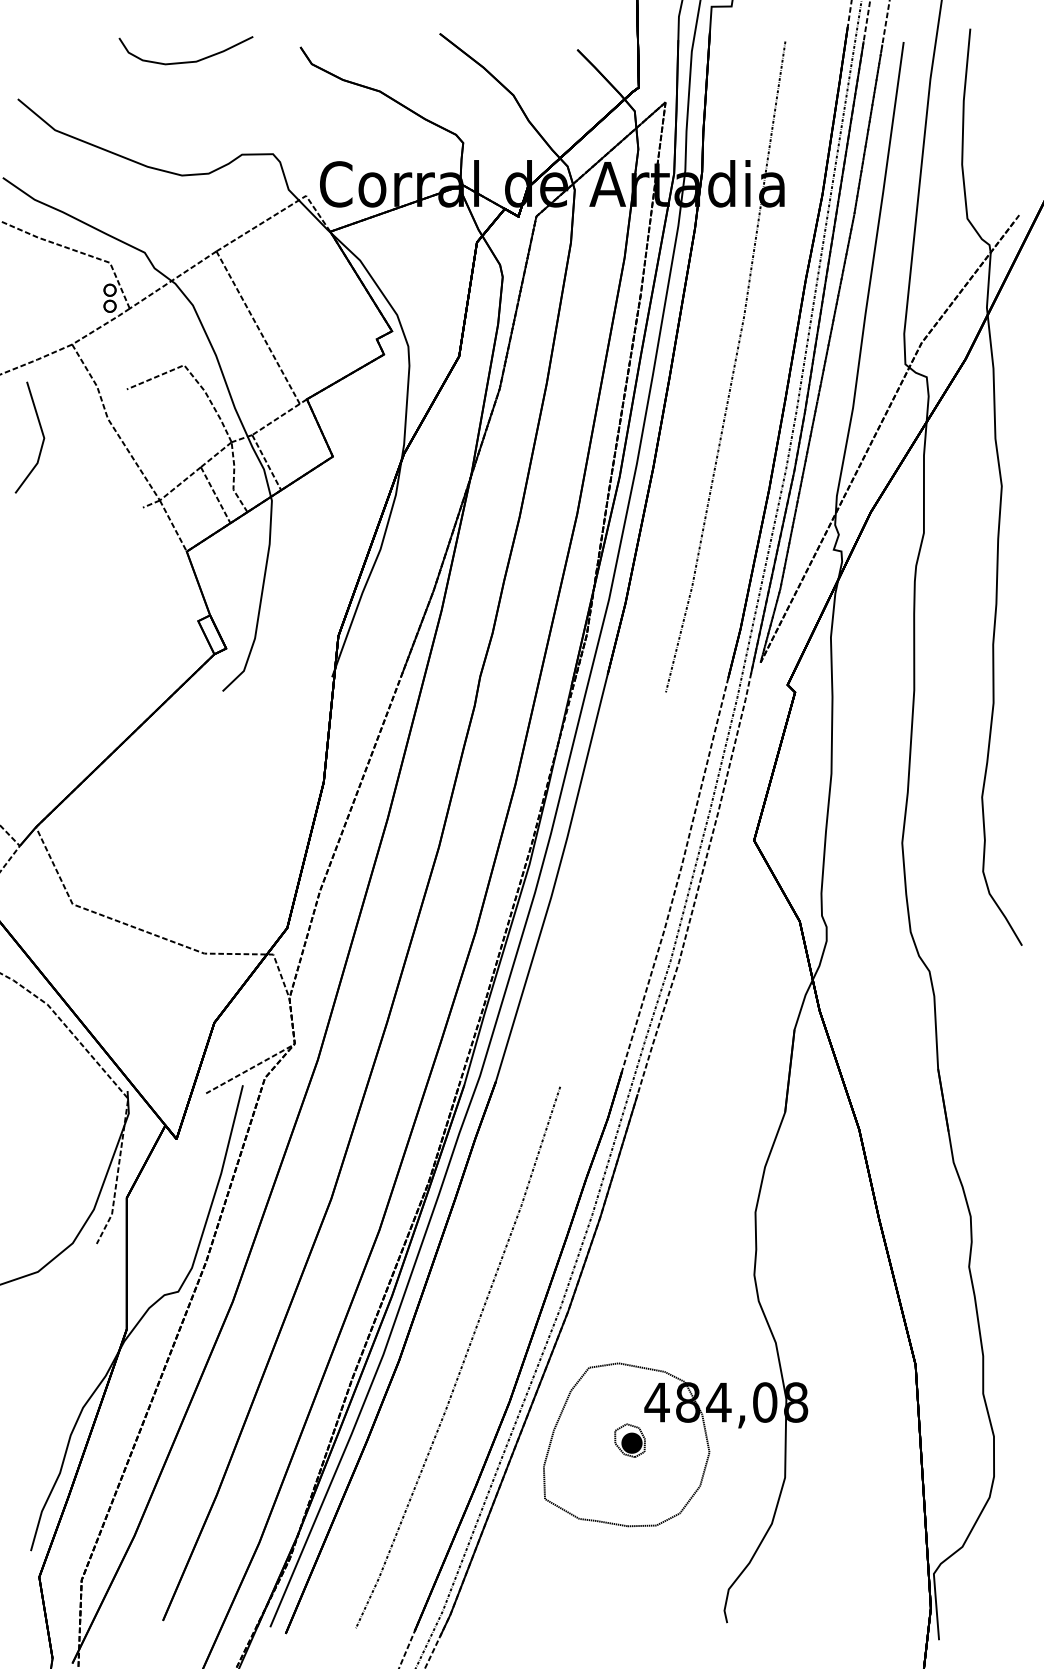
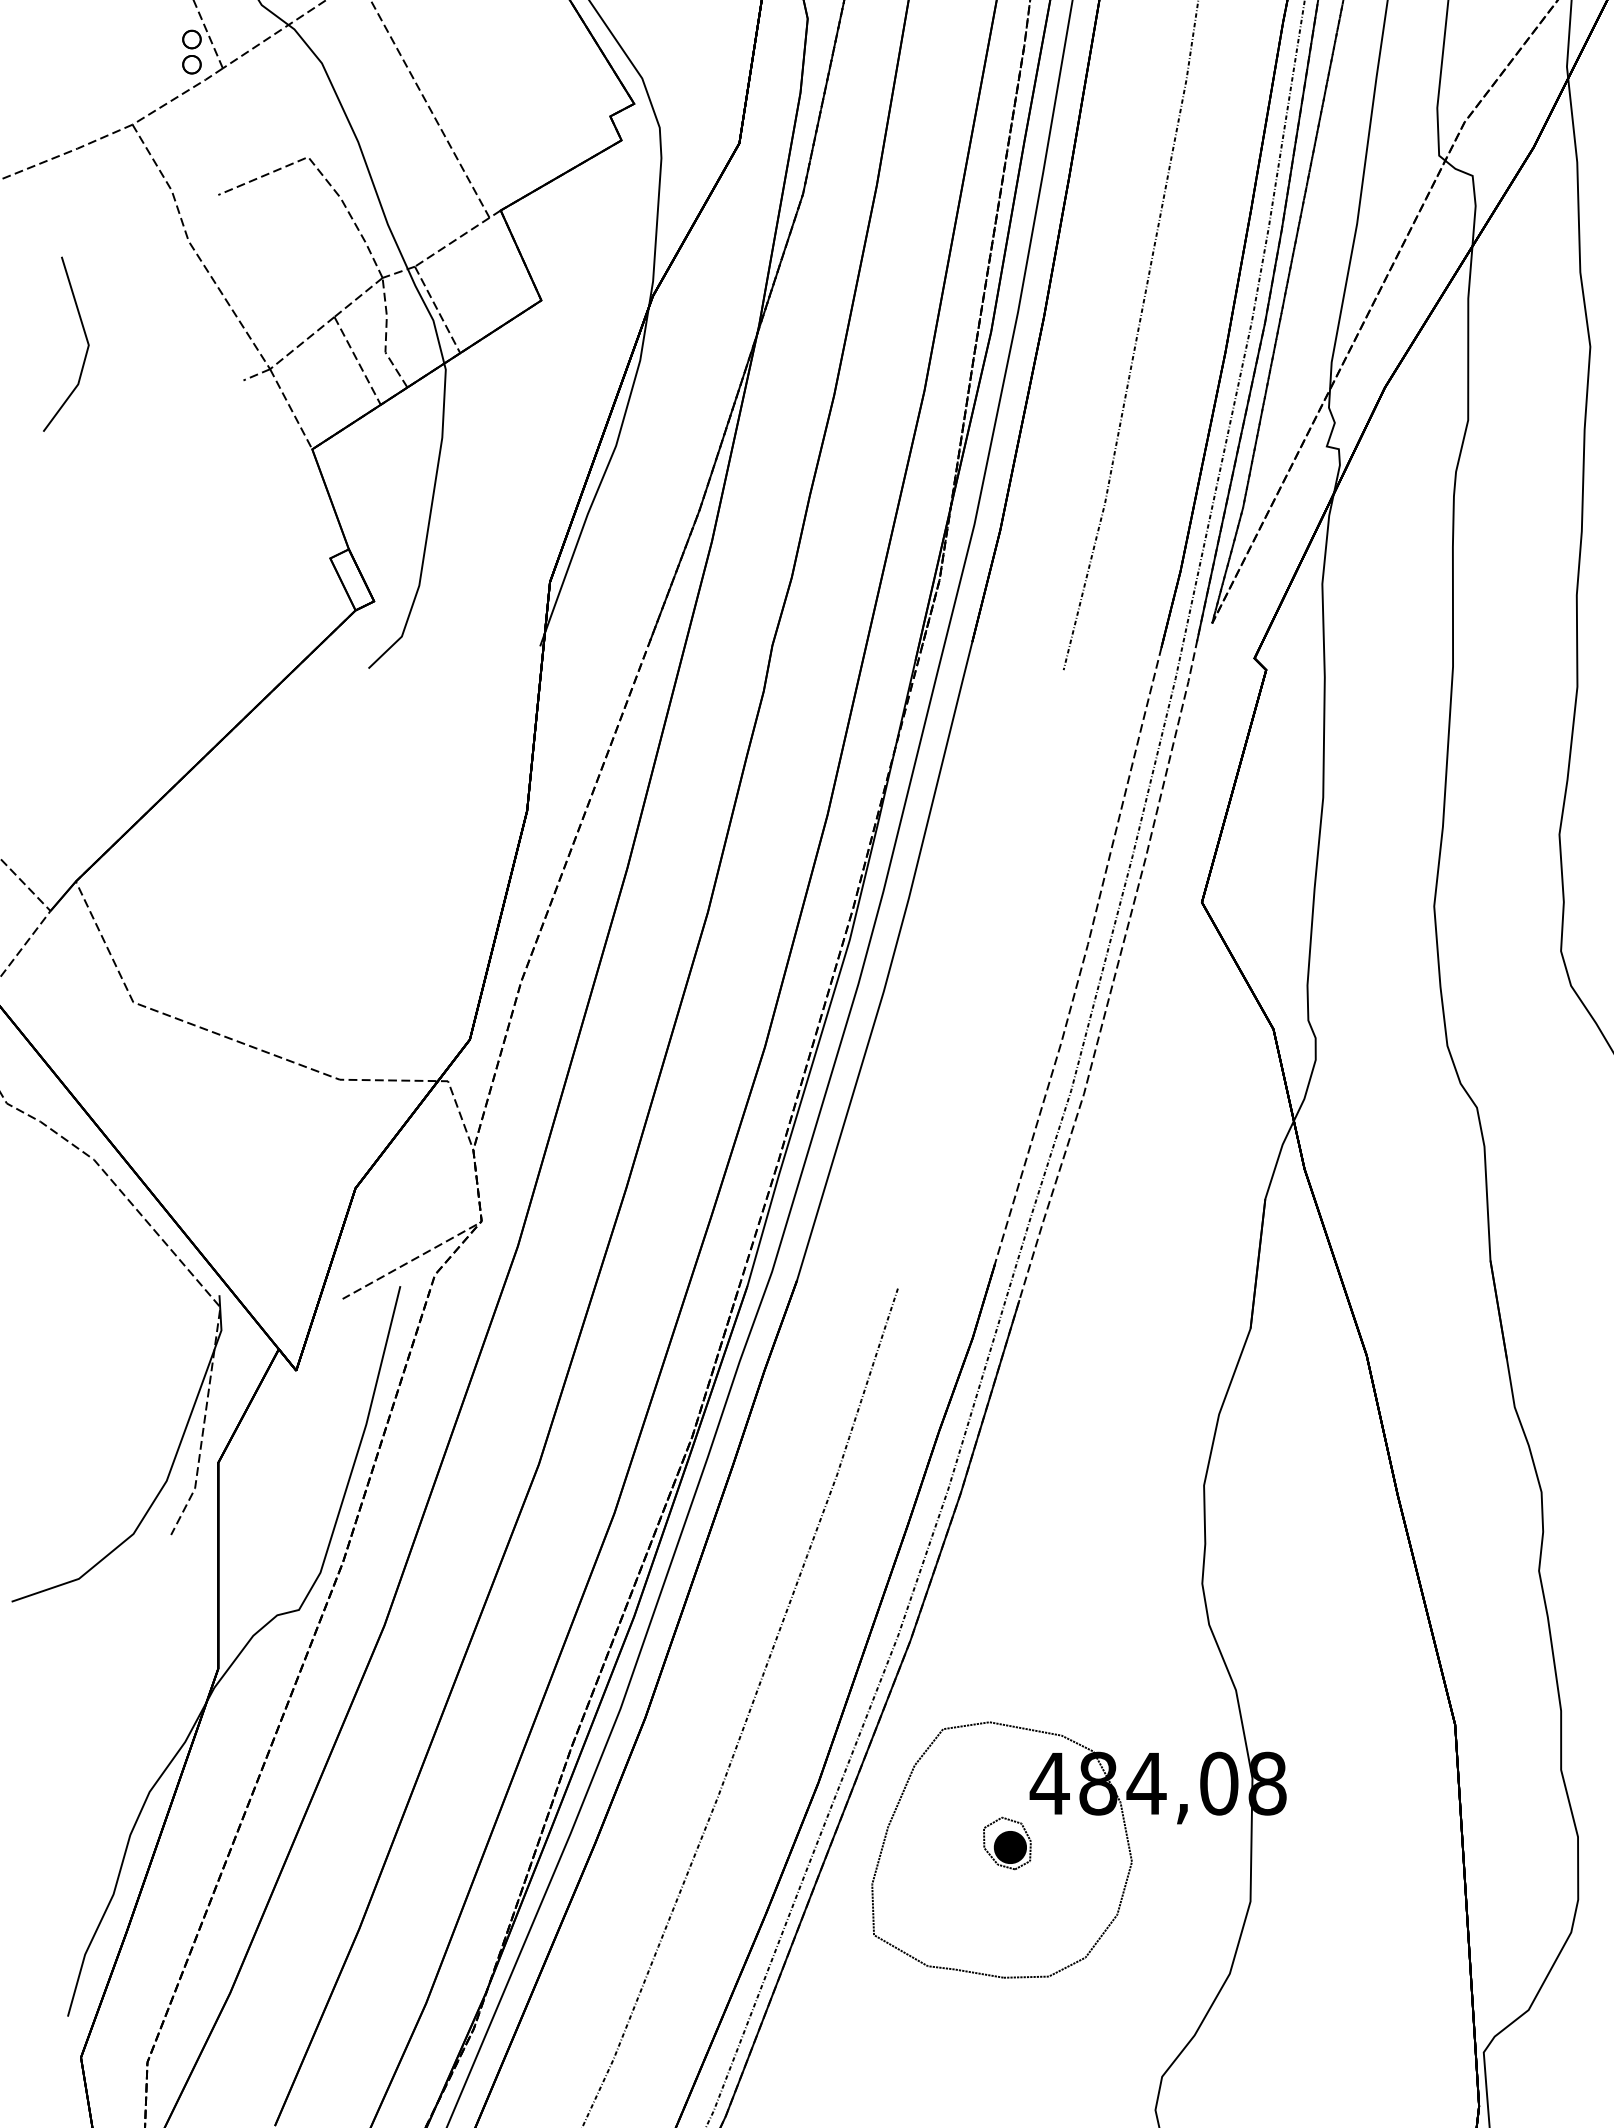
part: (41, 433) -> (84, 337), moved

